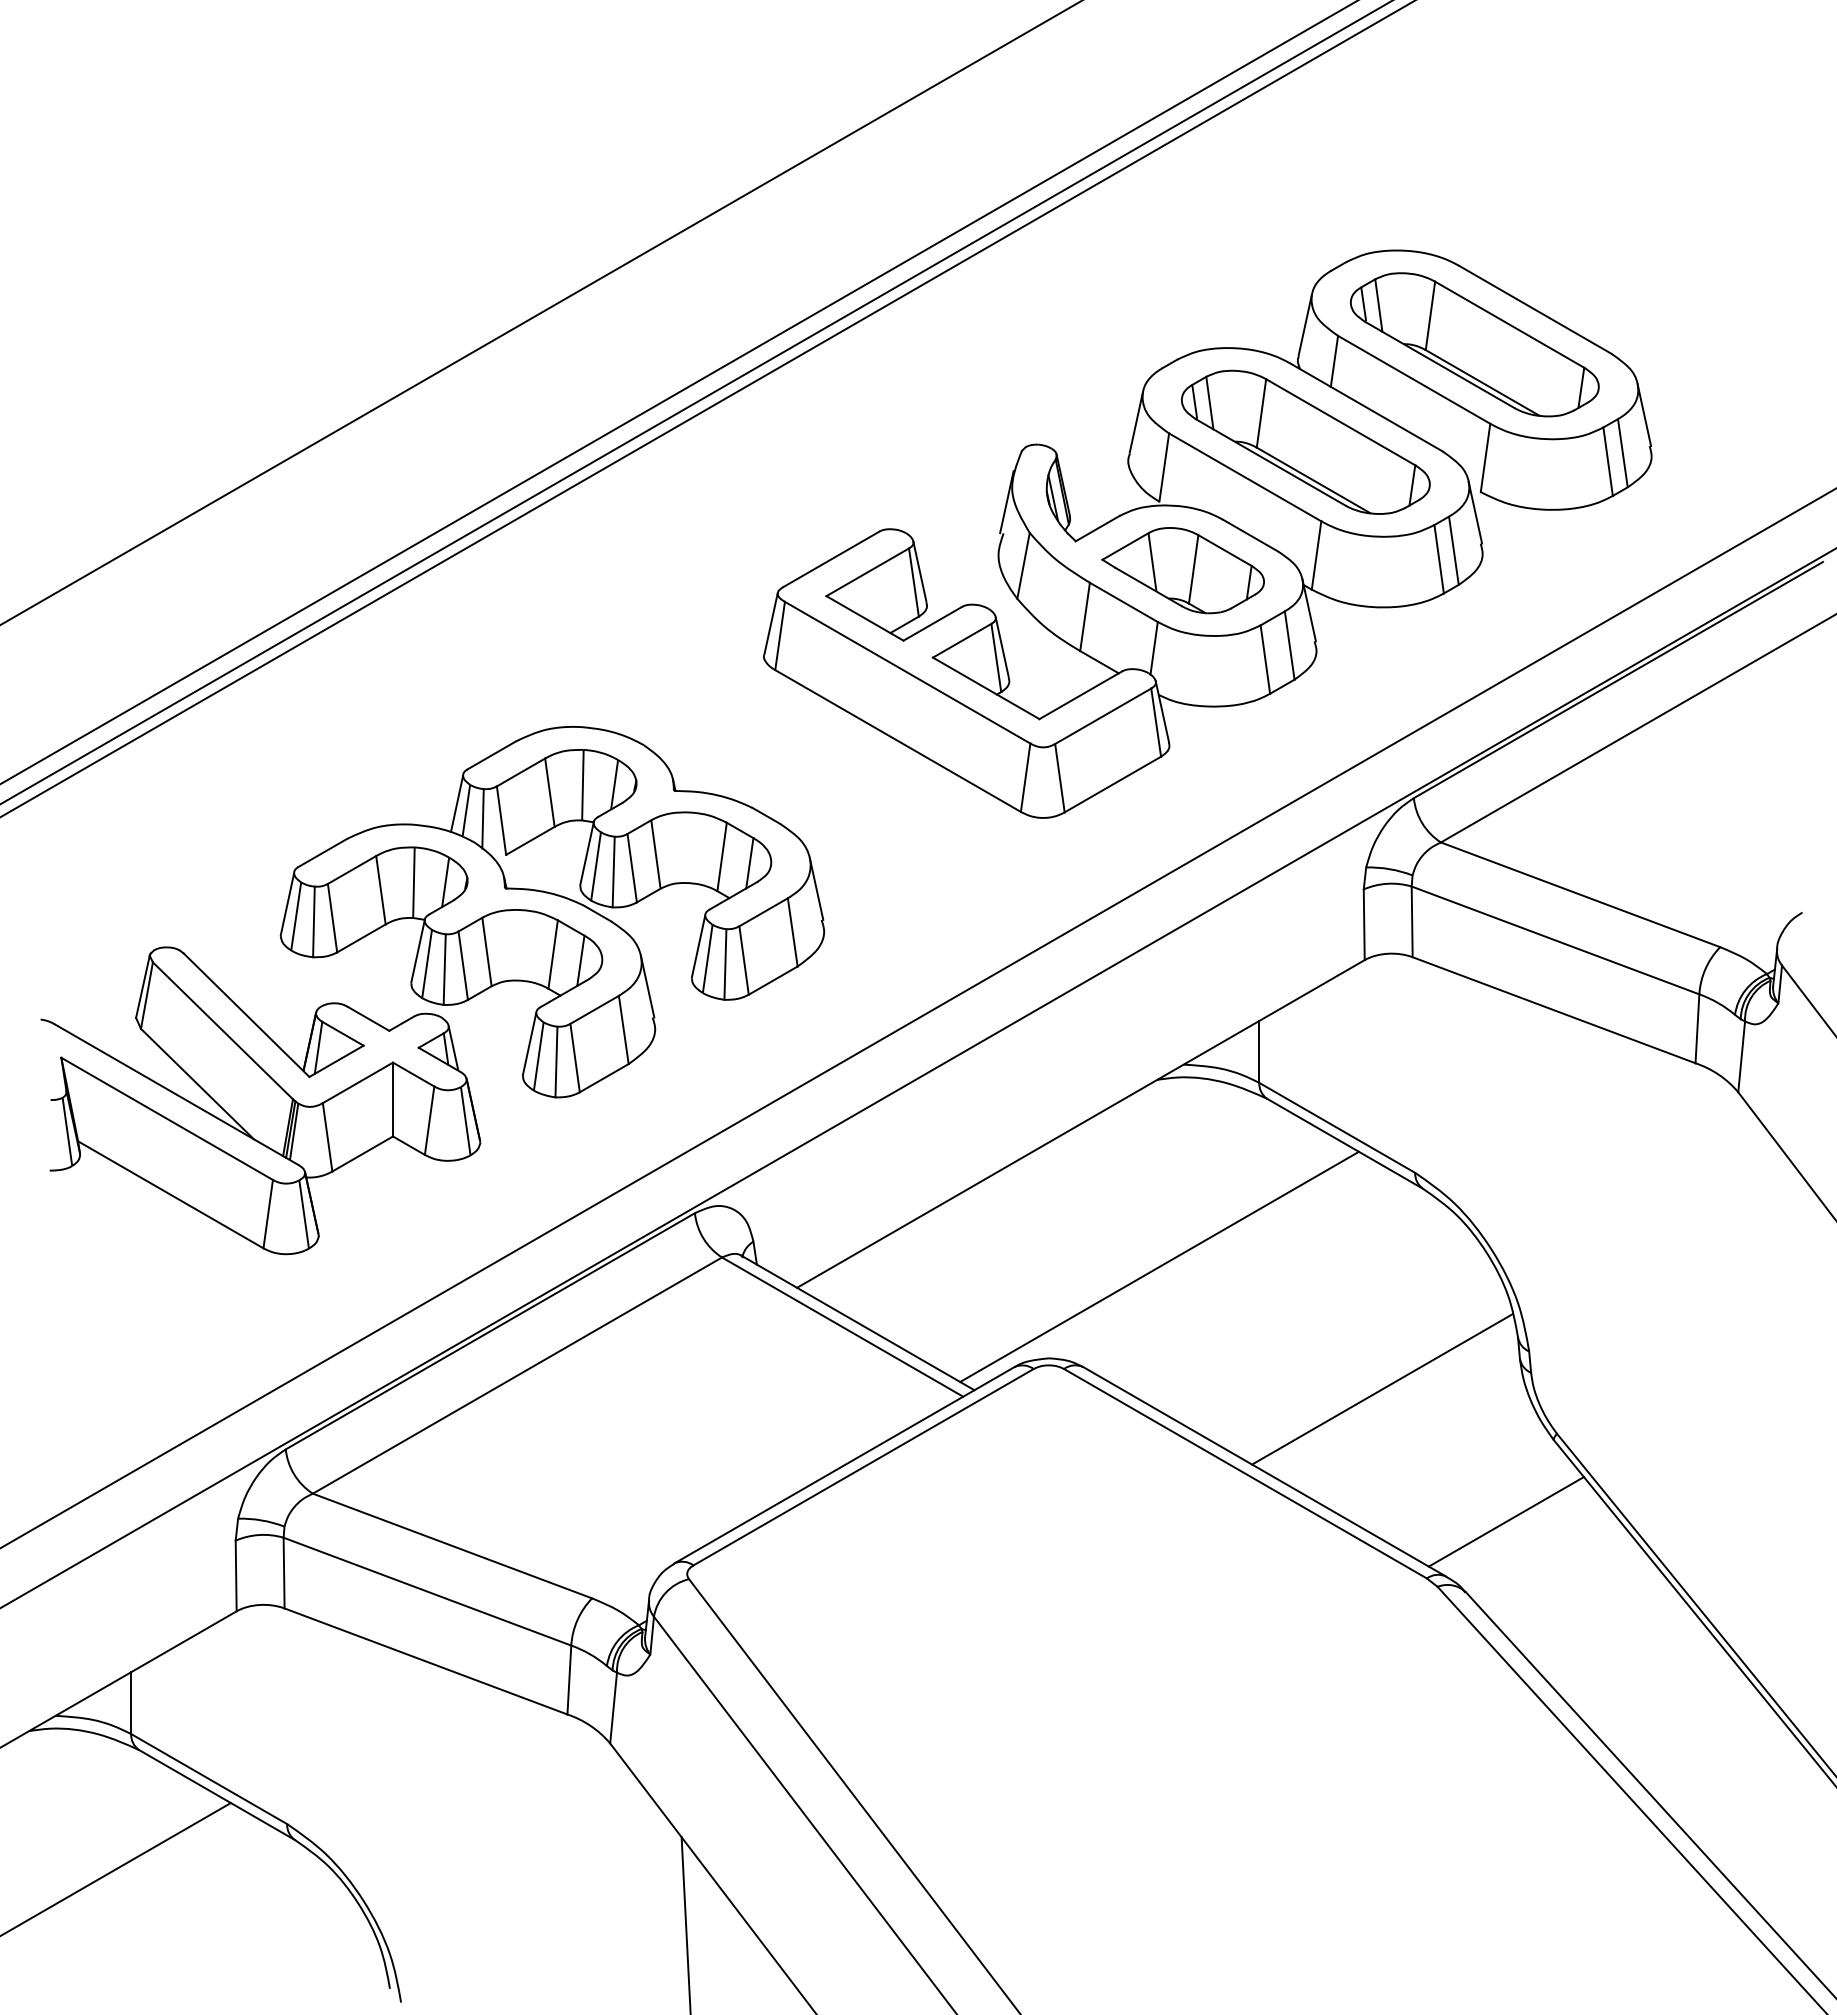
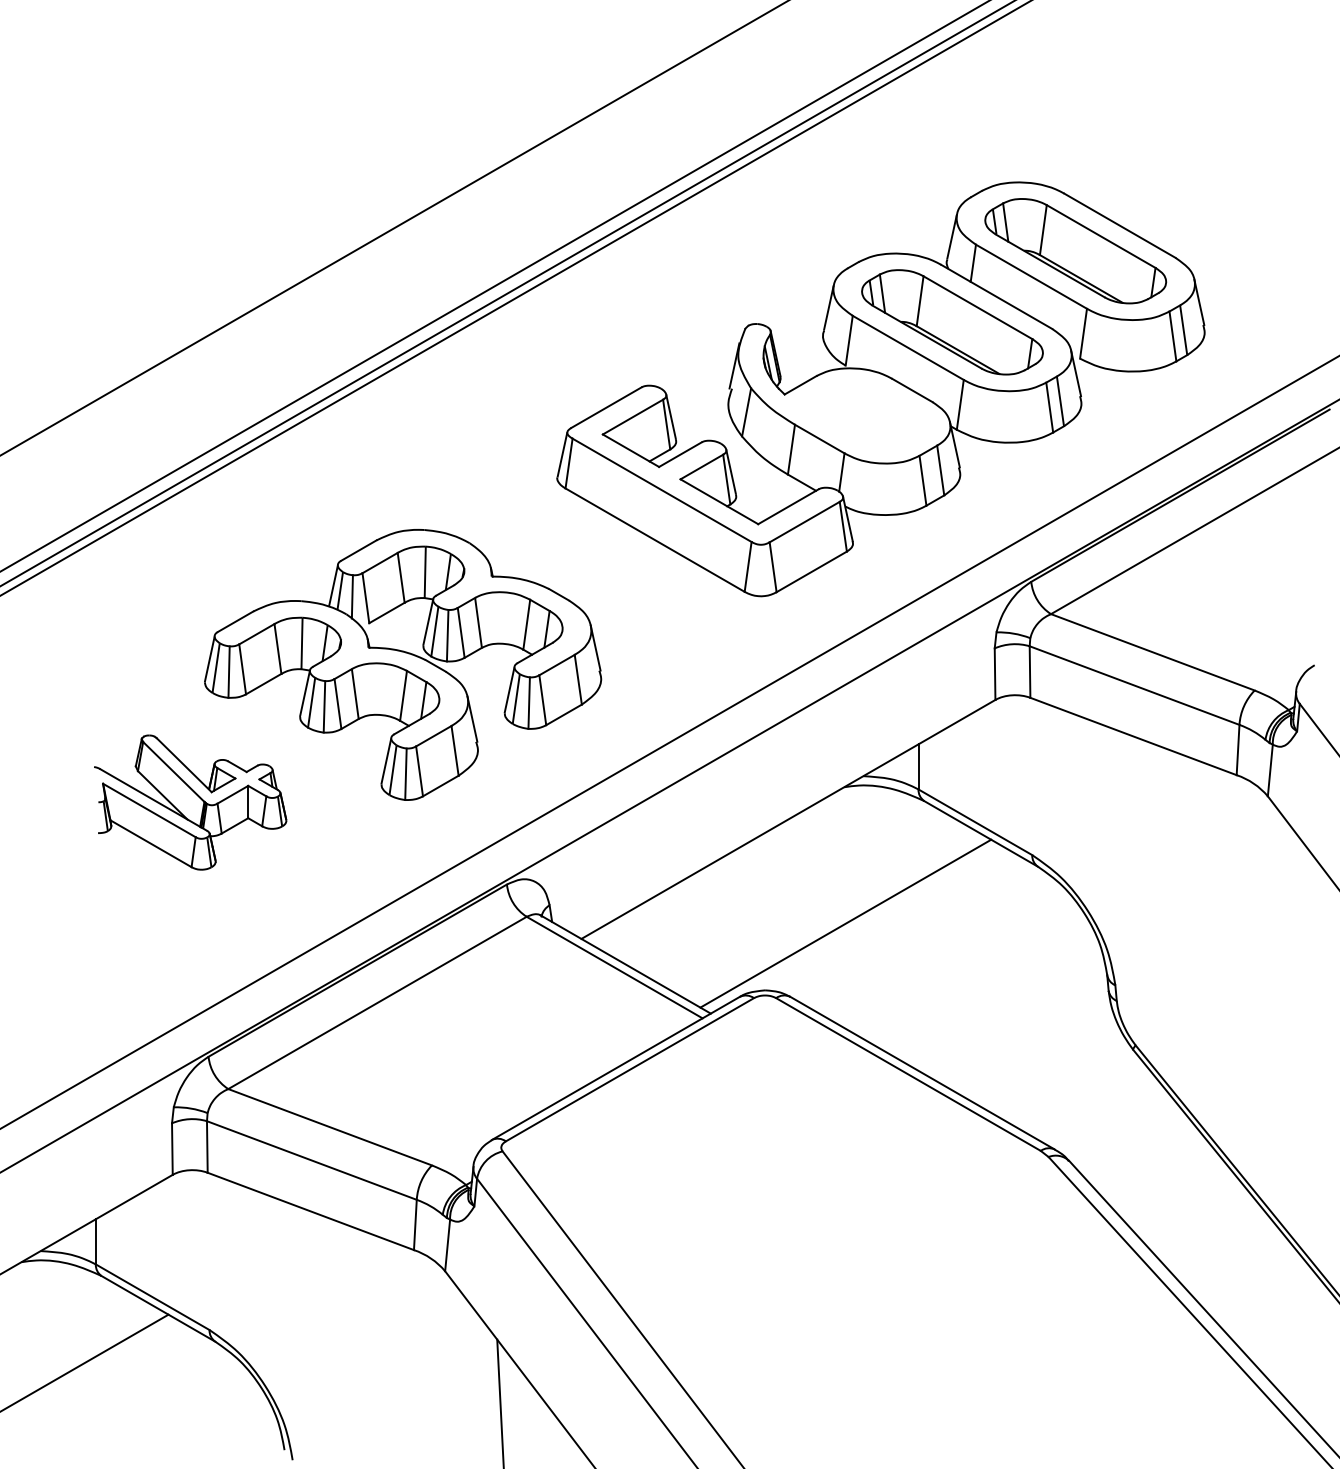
part: (1182, 570) -> (862, 415), removed
part: (260, 1100) -> (190, 802), size x0.6
line: (1382, 1389) -> (1008, 1013), removed
line: (1505, 1521) -> (1098, 1109), removed

